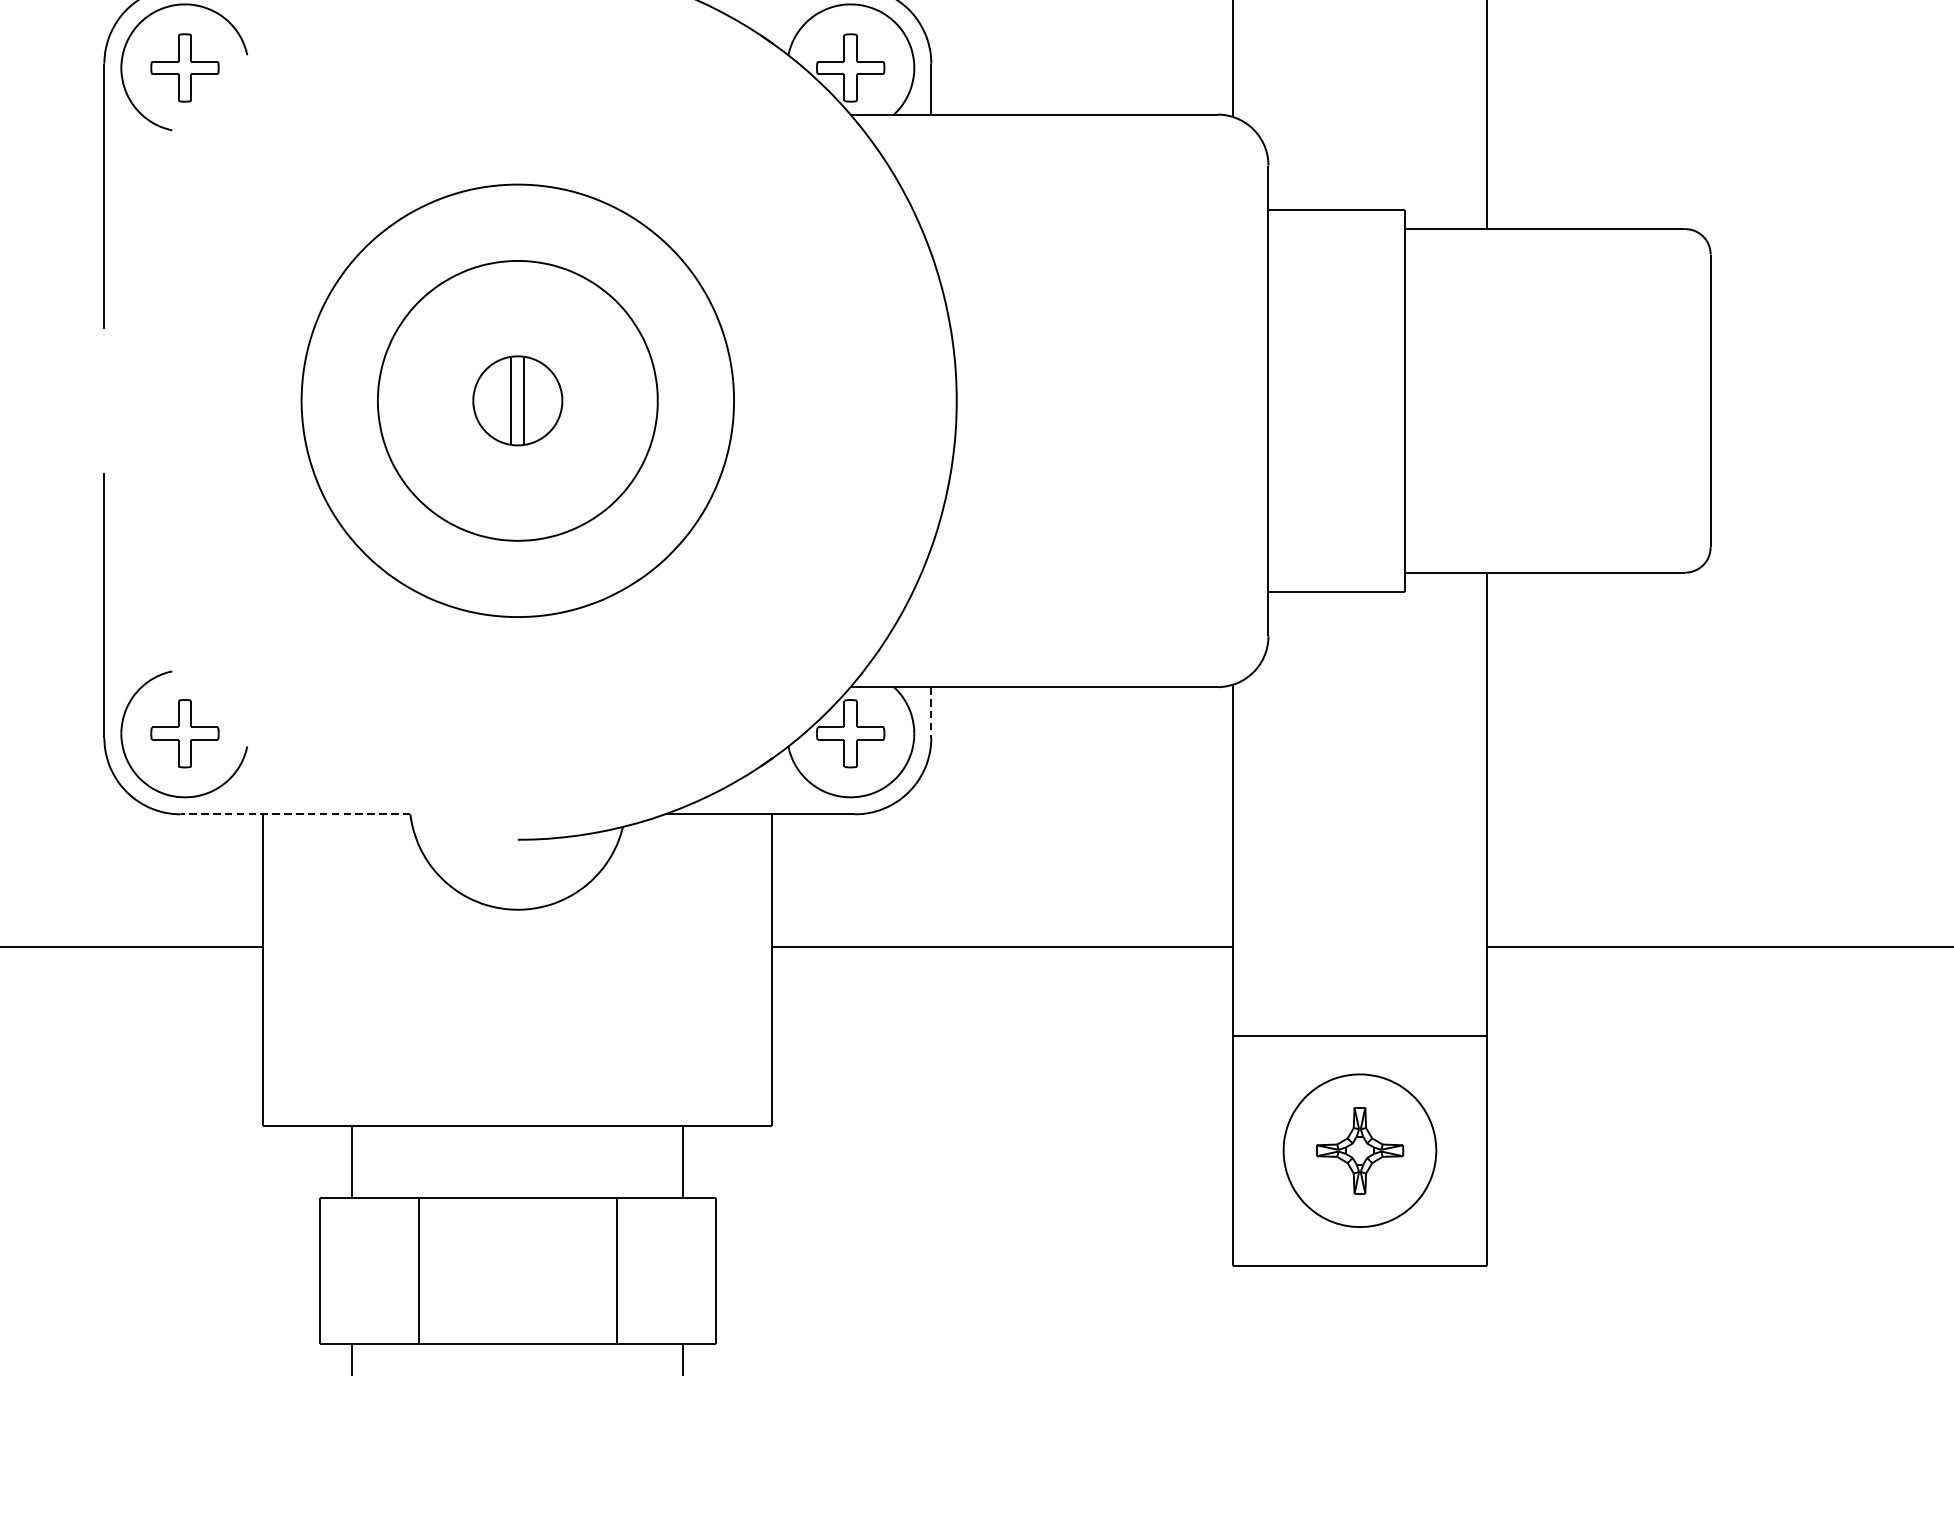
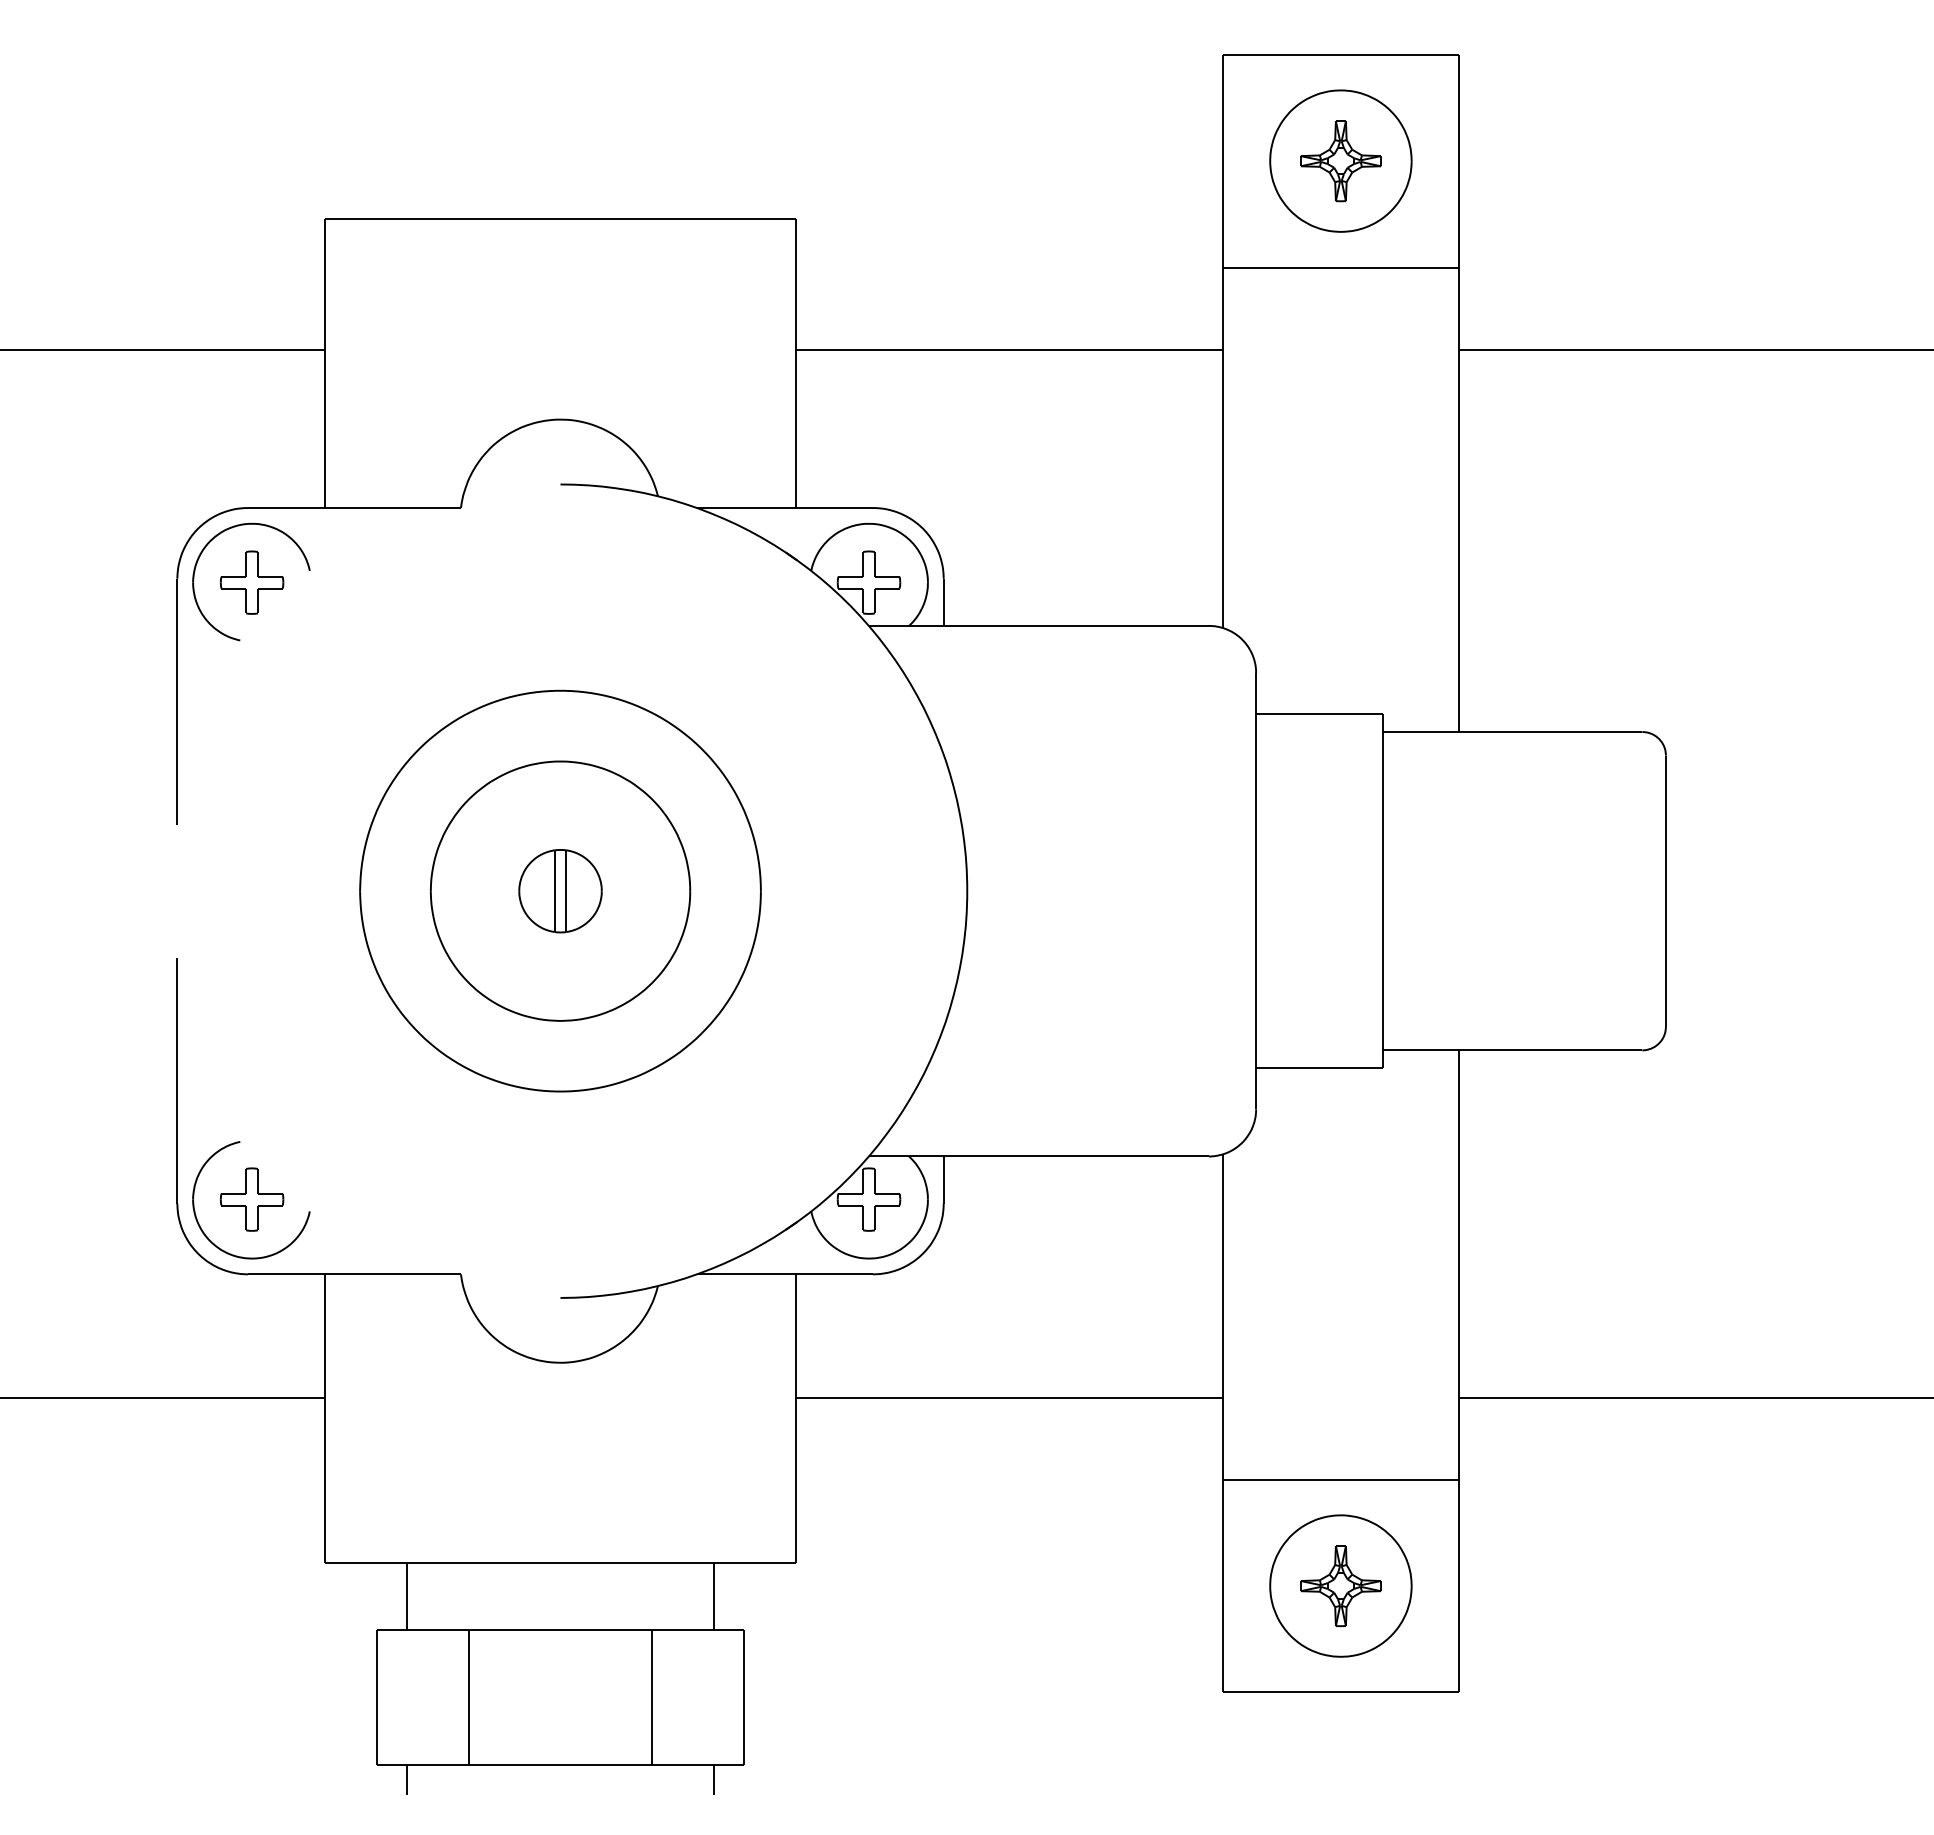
line: (931, 713) -> (943, 1180), dashed -> solid
line: (295, 814) -> (354, 1274), dashed -> solid

